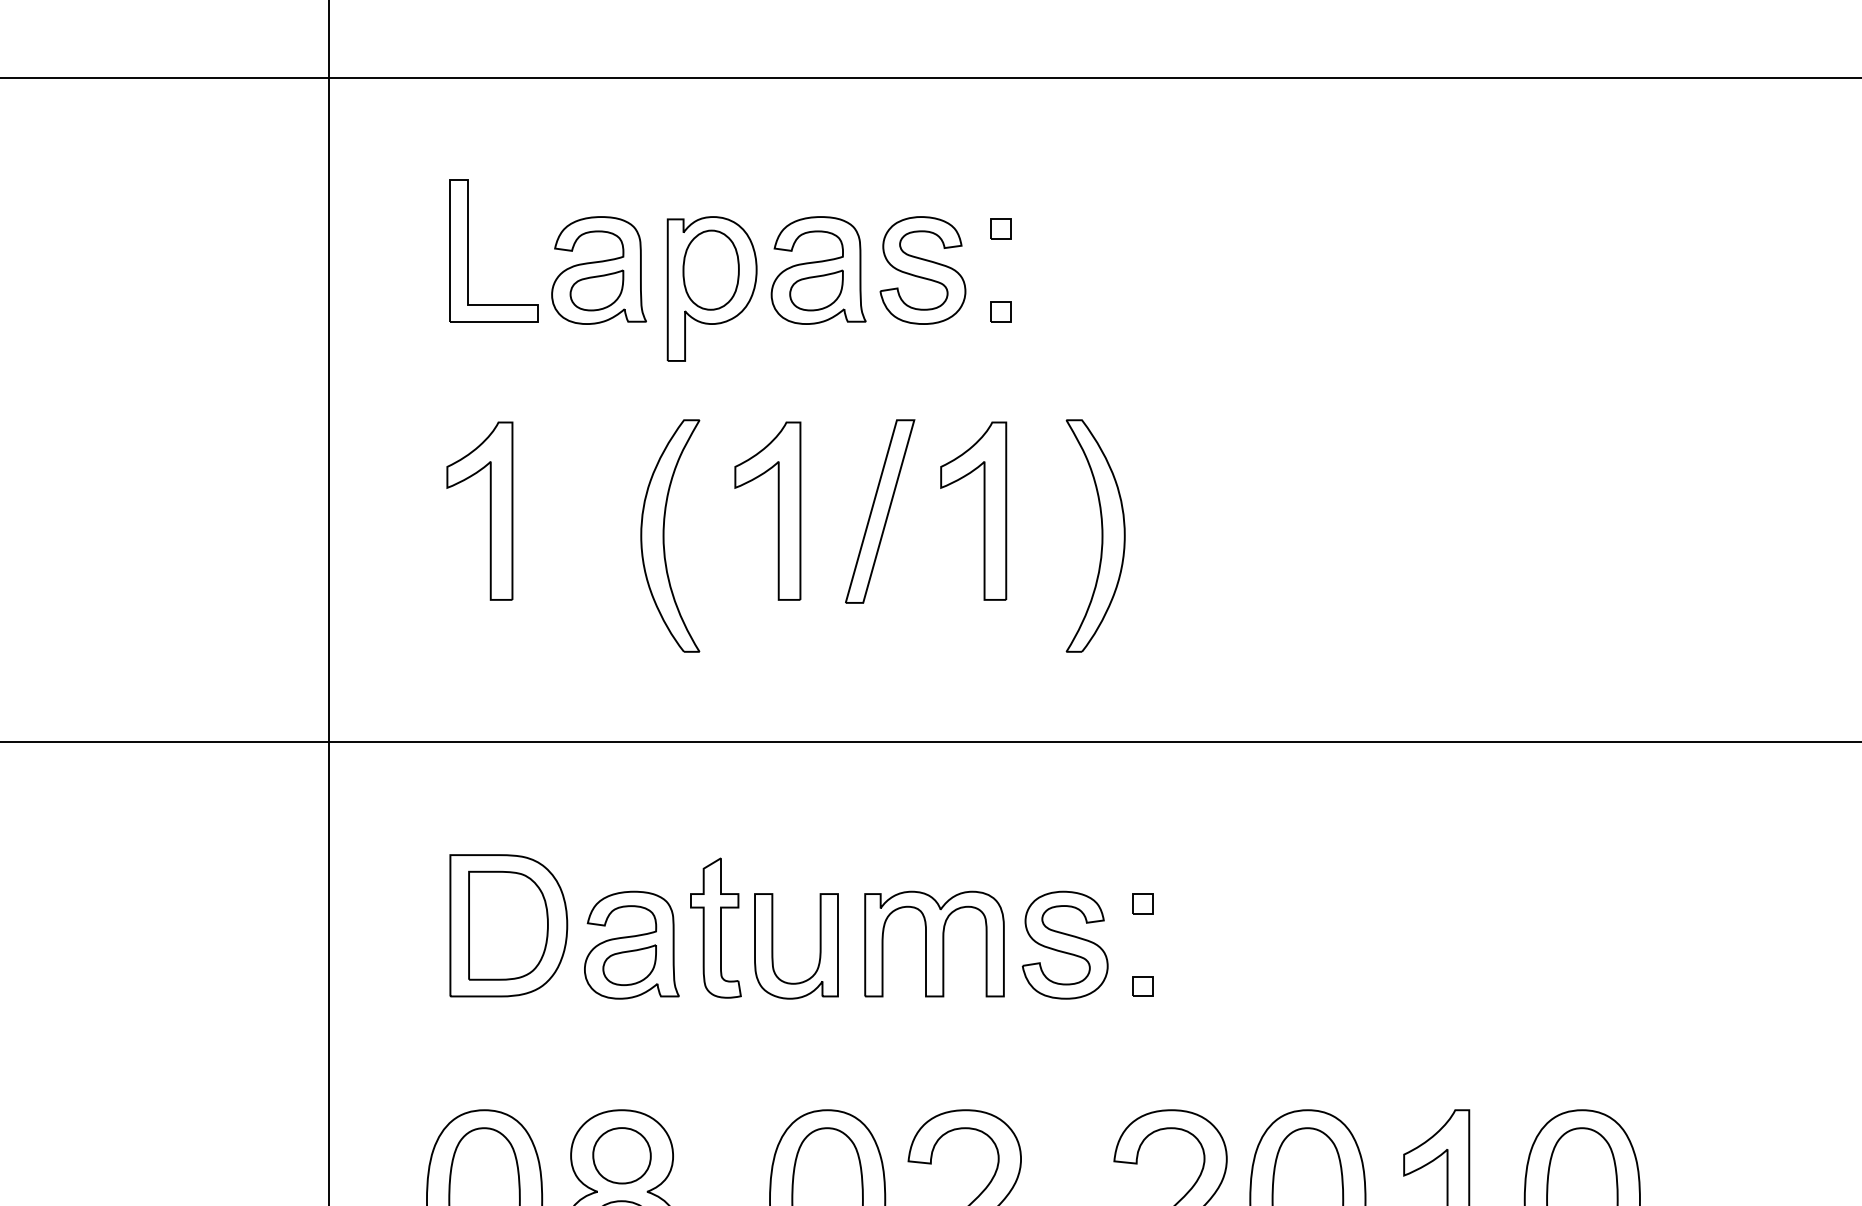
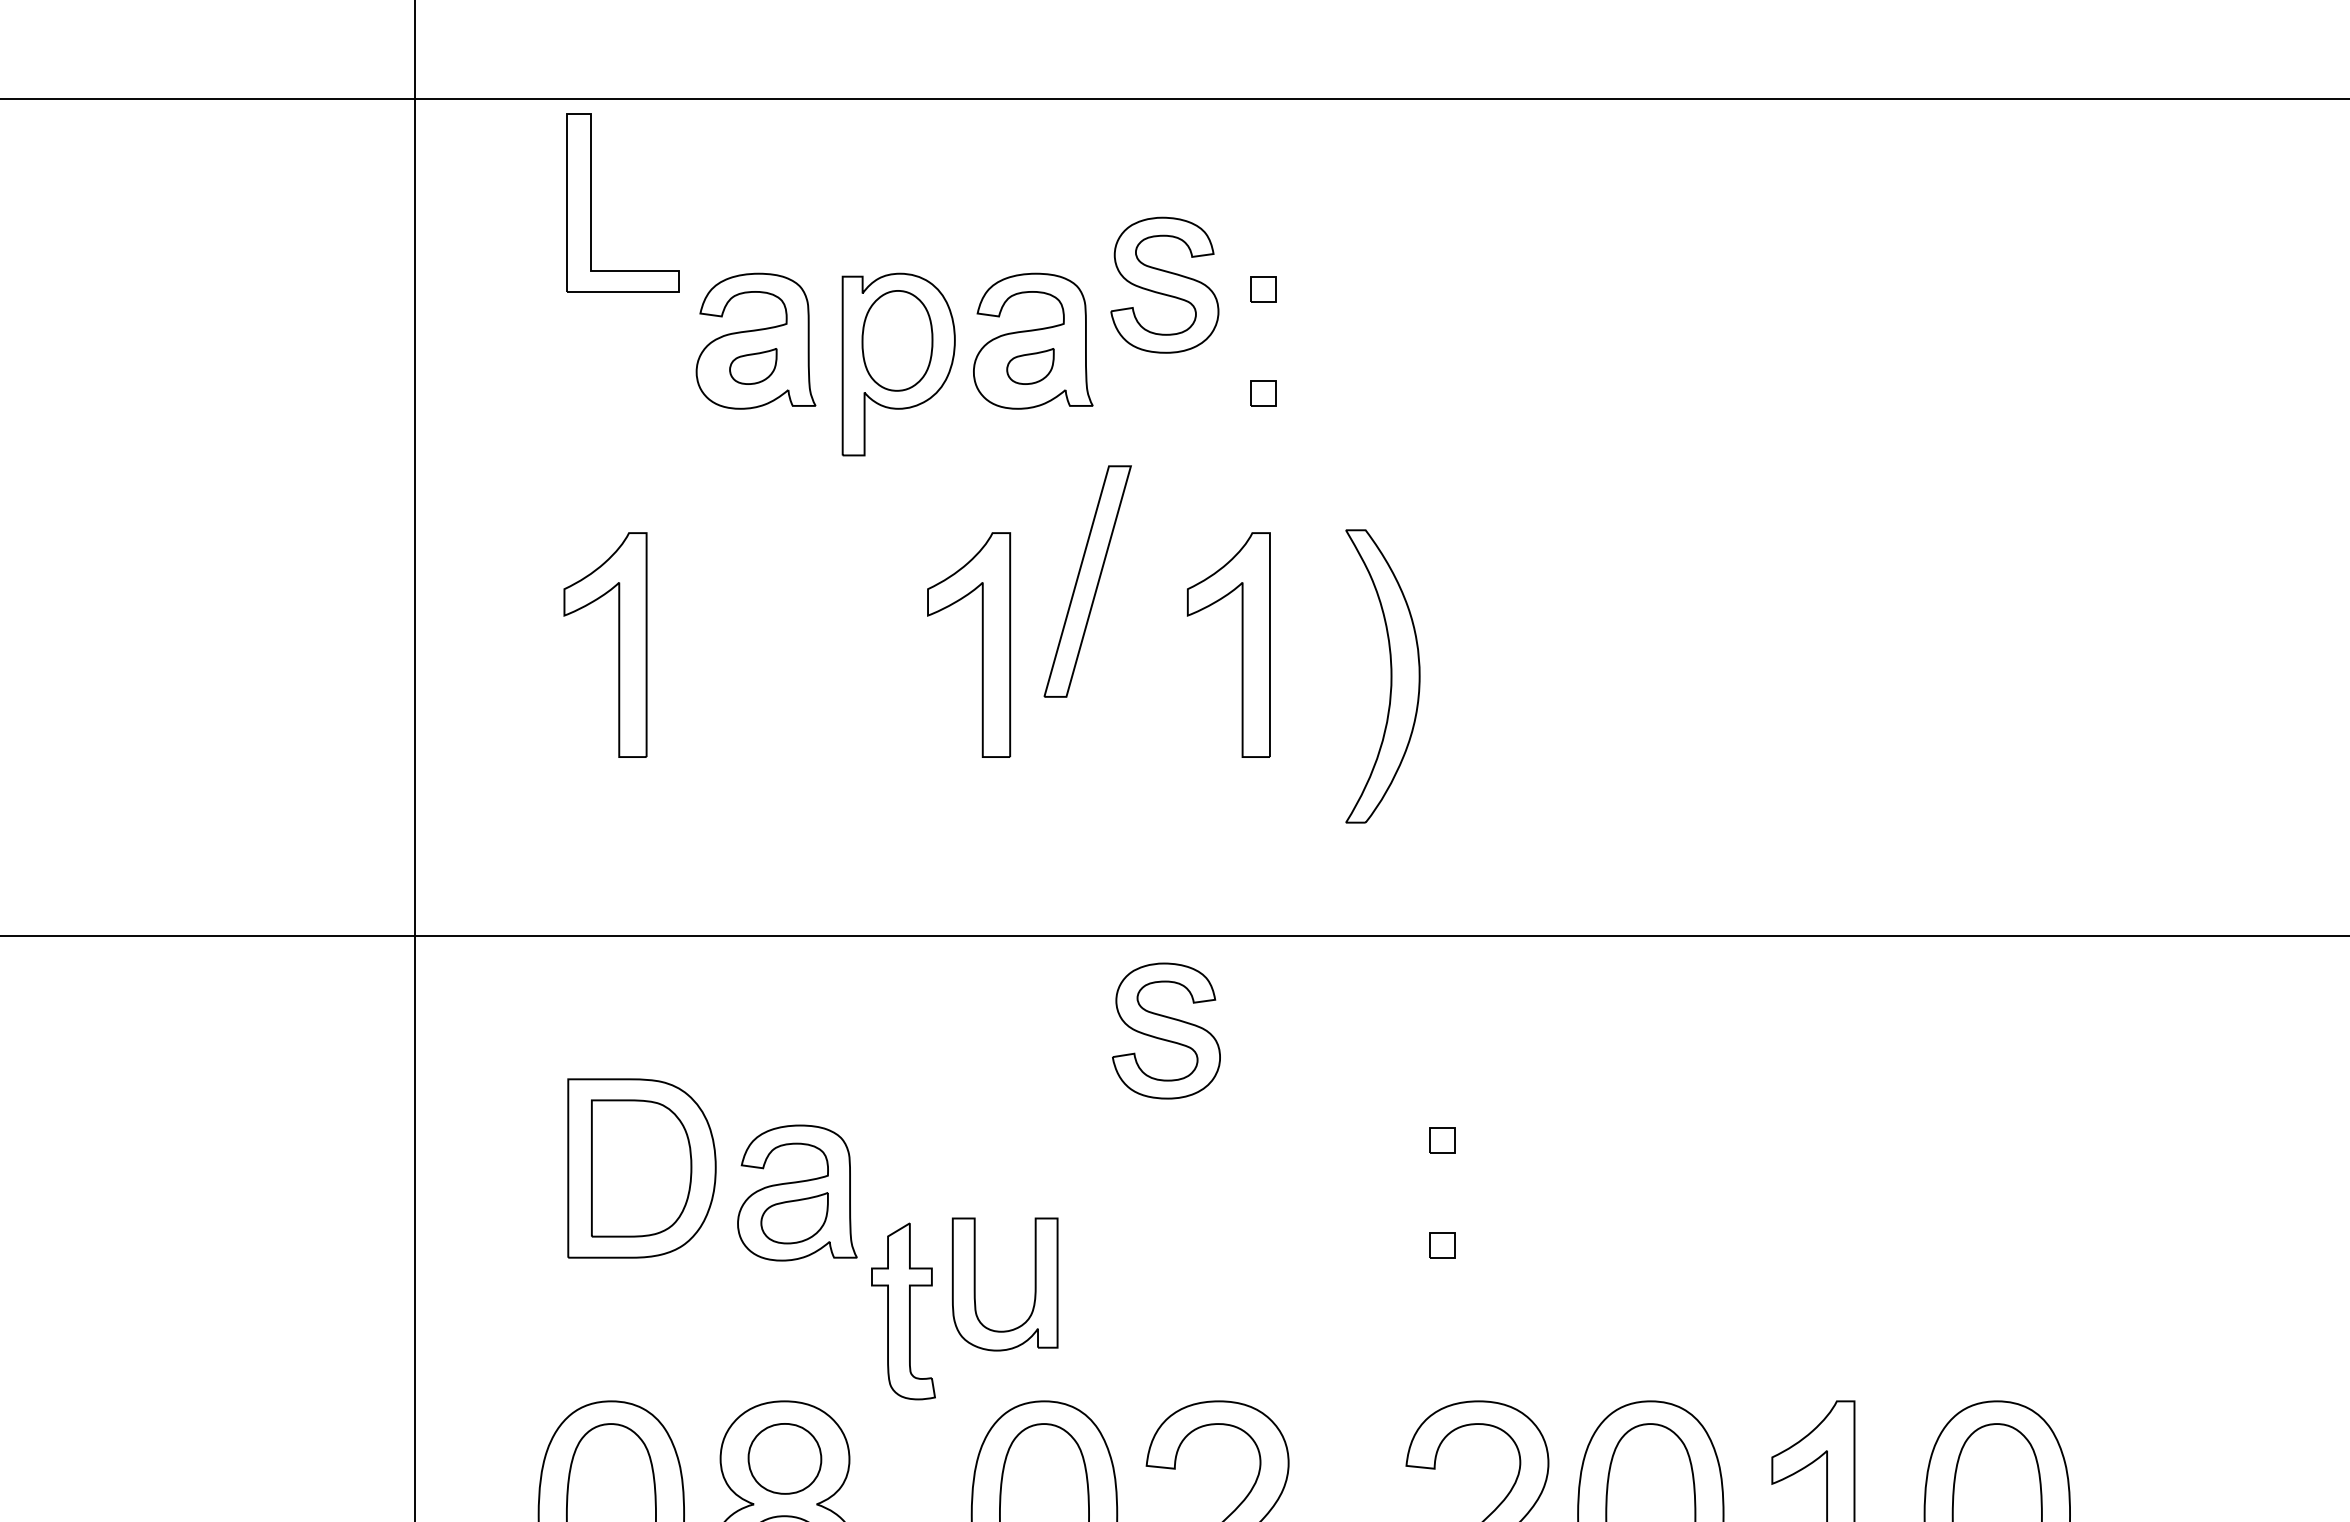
part: (468, 250) -> (591, 202), moved
part: (922, 269) -> (1164, 284), moved
part: (597, 290) -> (753, 366), size x0.7
part: (816, 290) -> (1030, 366), size x0.7
part: (879, 511) -> (1087, 581), moved
part: (664, 536) -> (838, 676), removed
part: (715, 928) -> (903, 1311), moved
part: (934, 943) -> (1179, 1191), removed
part: (1065, 944) -> (1166, 1030), moved
part: (772, 946) -> (975, 1284), moved

